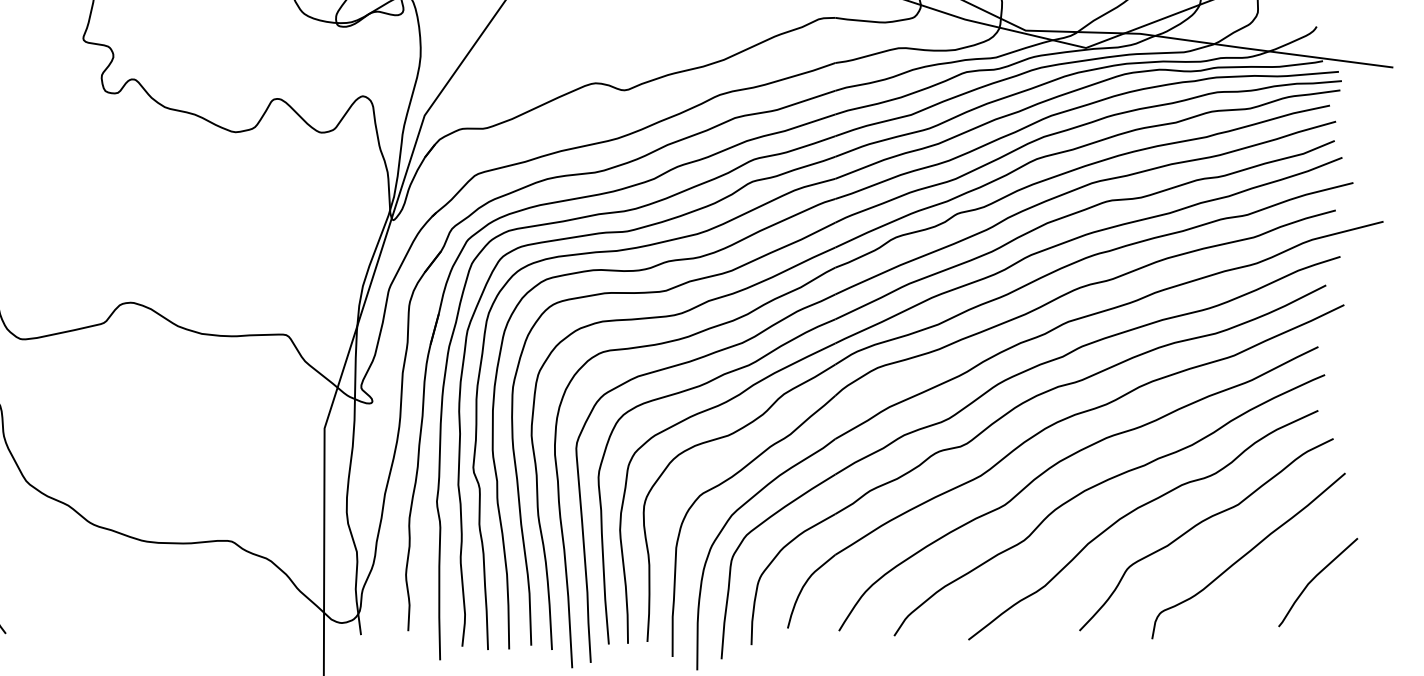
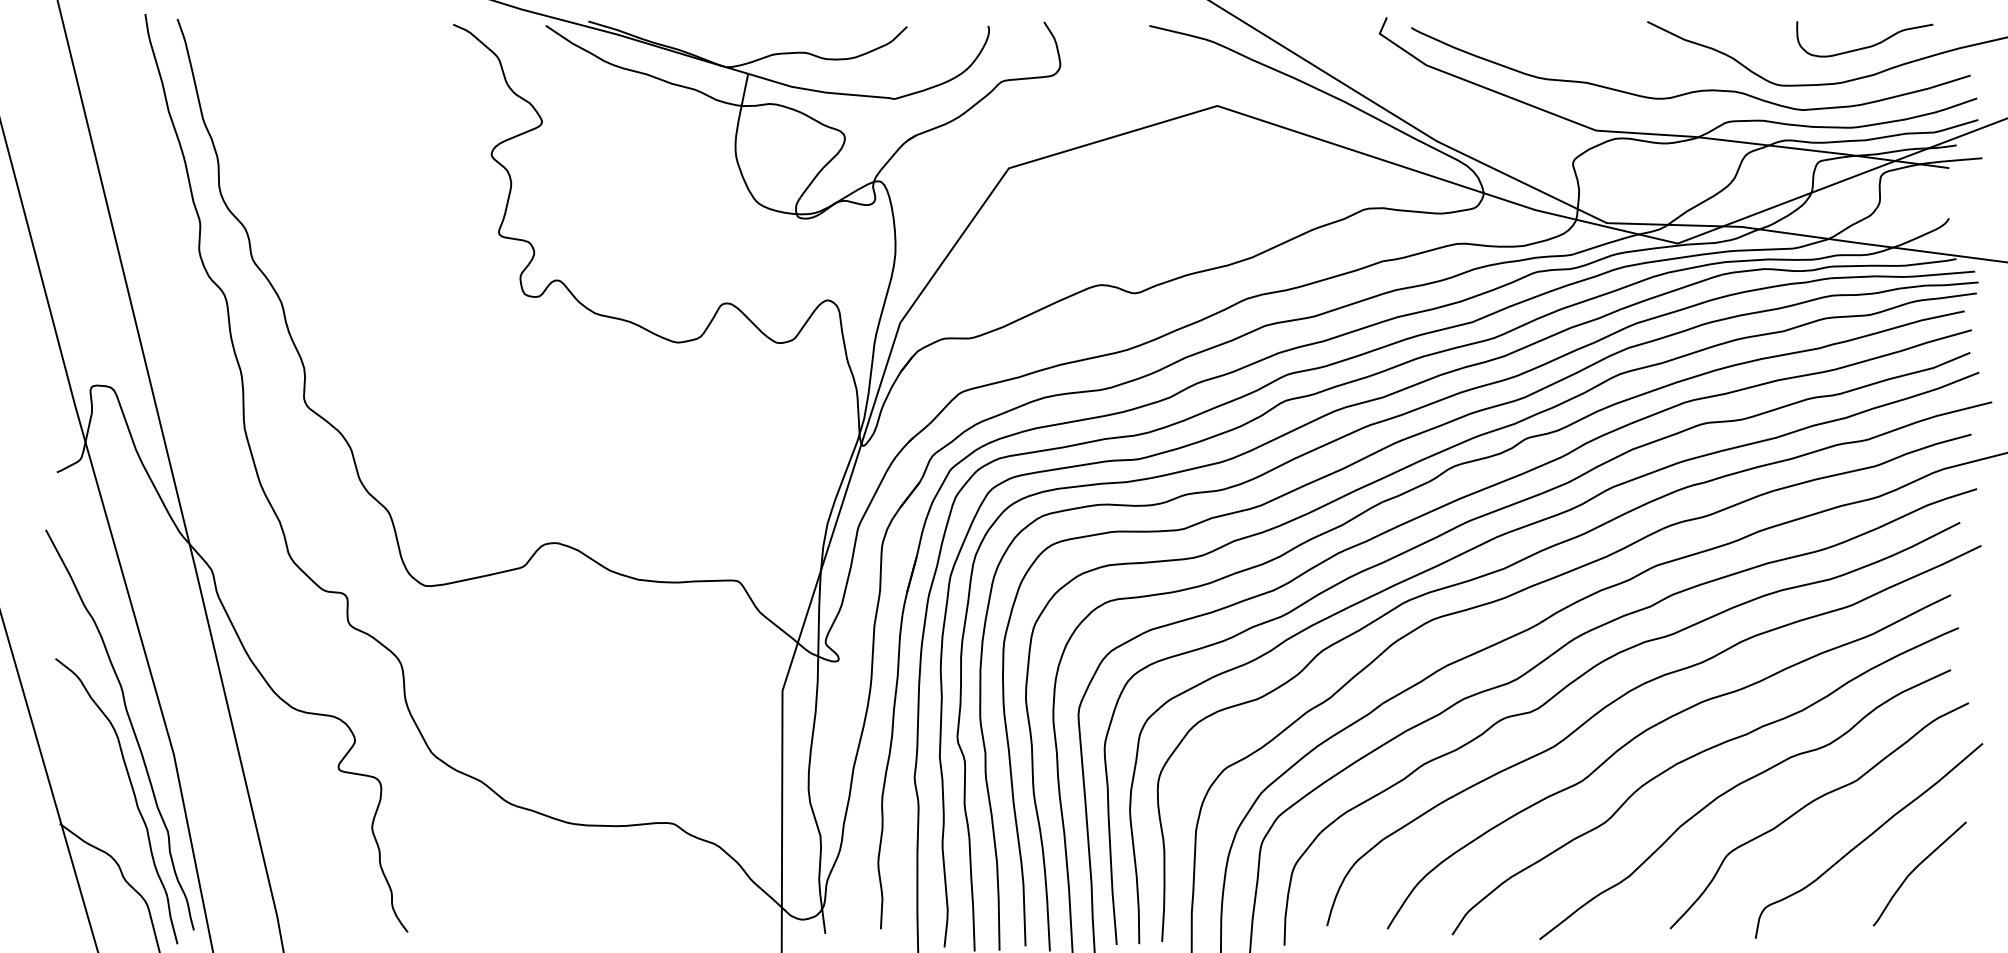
curve: (1314, 578) -> (1915, 869), moved

